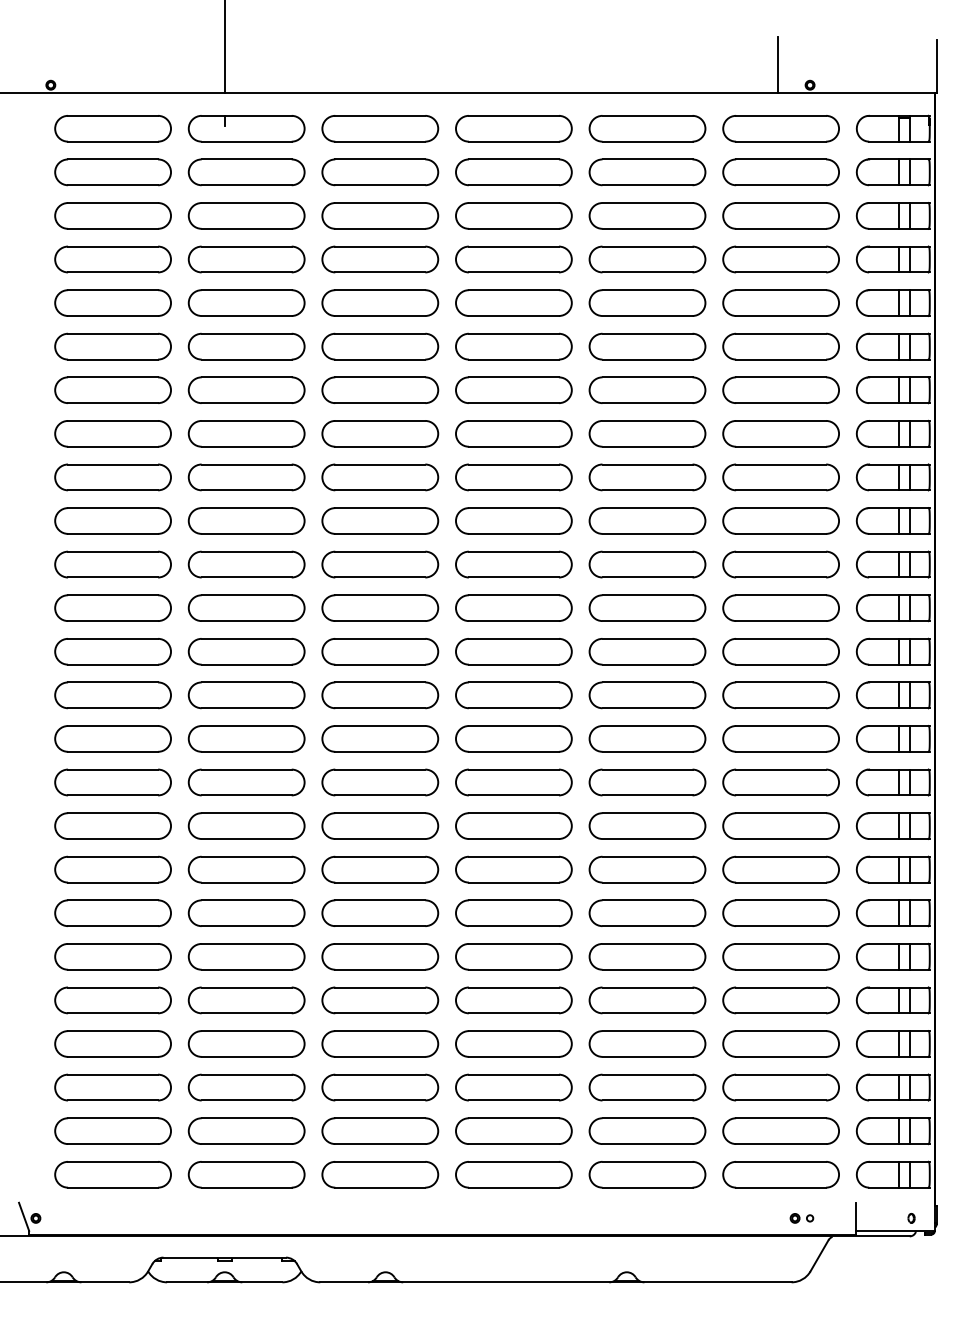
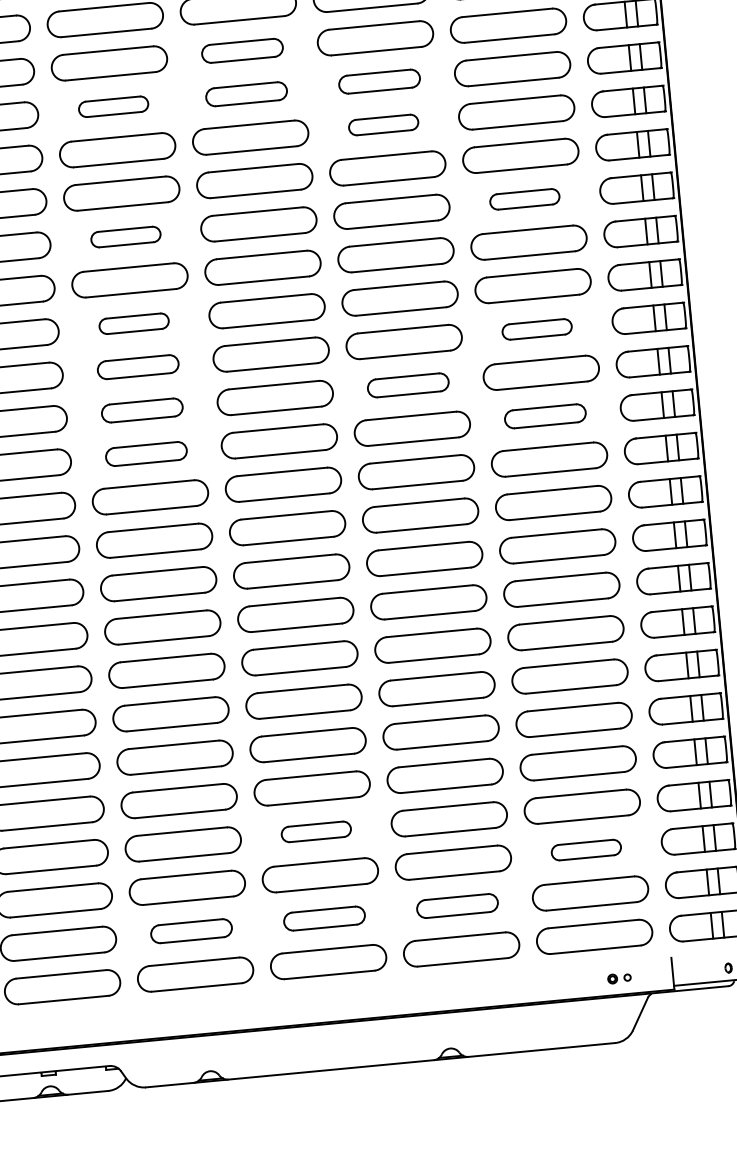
part: (513, 259) -> (242, 50), size x0.7
part: (380, 302) -> (113, 106), size x0.6
part: (513, 302) -> (246, 93), size x0.7
part: (647, 302) -> (379, 81), size x0.7
part: (647, 346) -> (383, 124), size x0.6
part: (380, 433) -> (126, 236), size x0.6
part: (780, 433) -> (524, 199), size x0.6
part: (380, 520) -> (134, 323), size x0.6
part: (380, 564) -> (138, 367), size x0.7
part: (780, 564) -> (536, 329), size x0.6
part: (380, 607) -> (142, 409), size x0.7
part: (647, 607) -> (408, 384), size x0.7
part: (380, 651) -> (146, 453), size x0.7
part: (780, 651) -> (544, 416), size x0.7
part: (513, 1043) -> (315, 831), size x0.6
part: (780, 1087) -> (585, 850), size x0.6
part: (380, 1130) -> (191, 930), size x0.7
part: (513, 1130) -> (324, 918), size x0.7
part: (647, 1130) -> (457, 905), size x0.7

